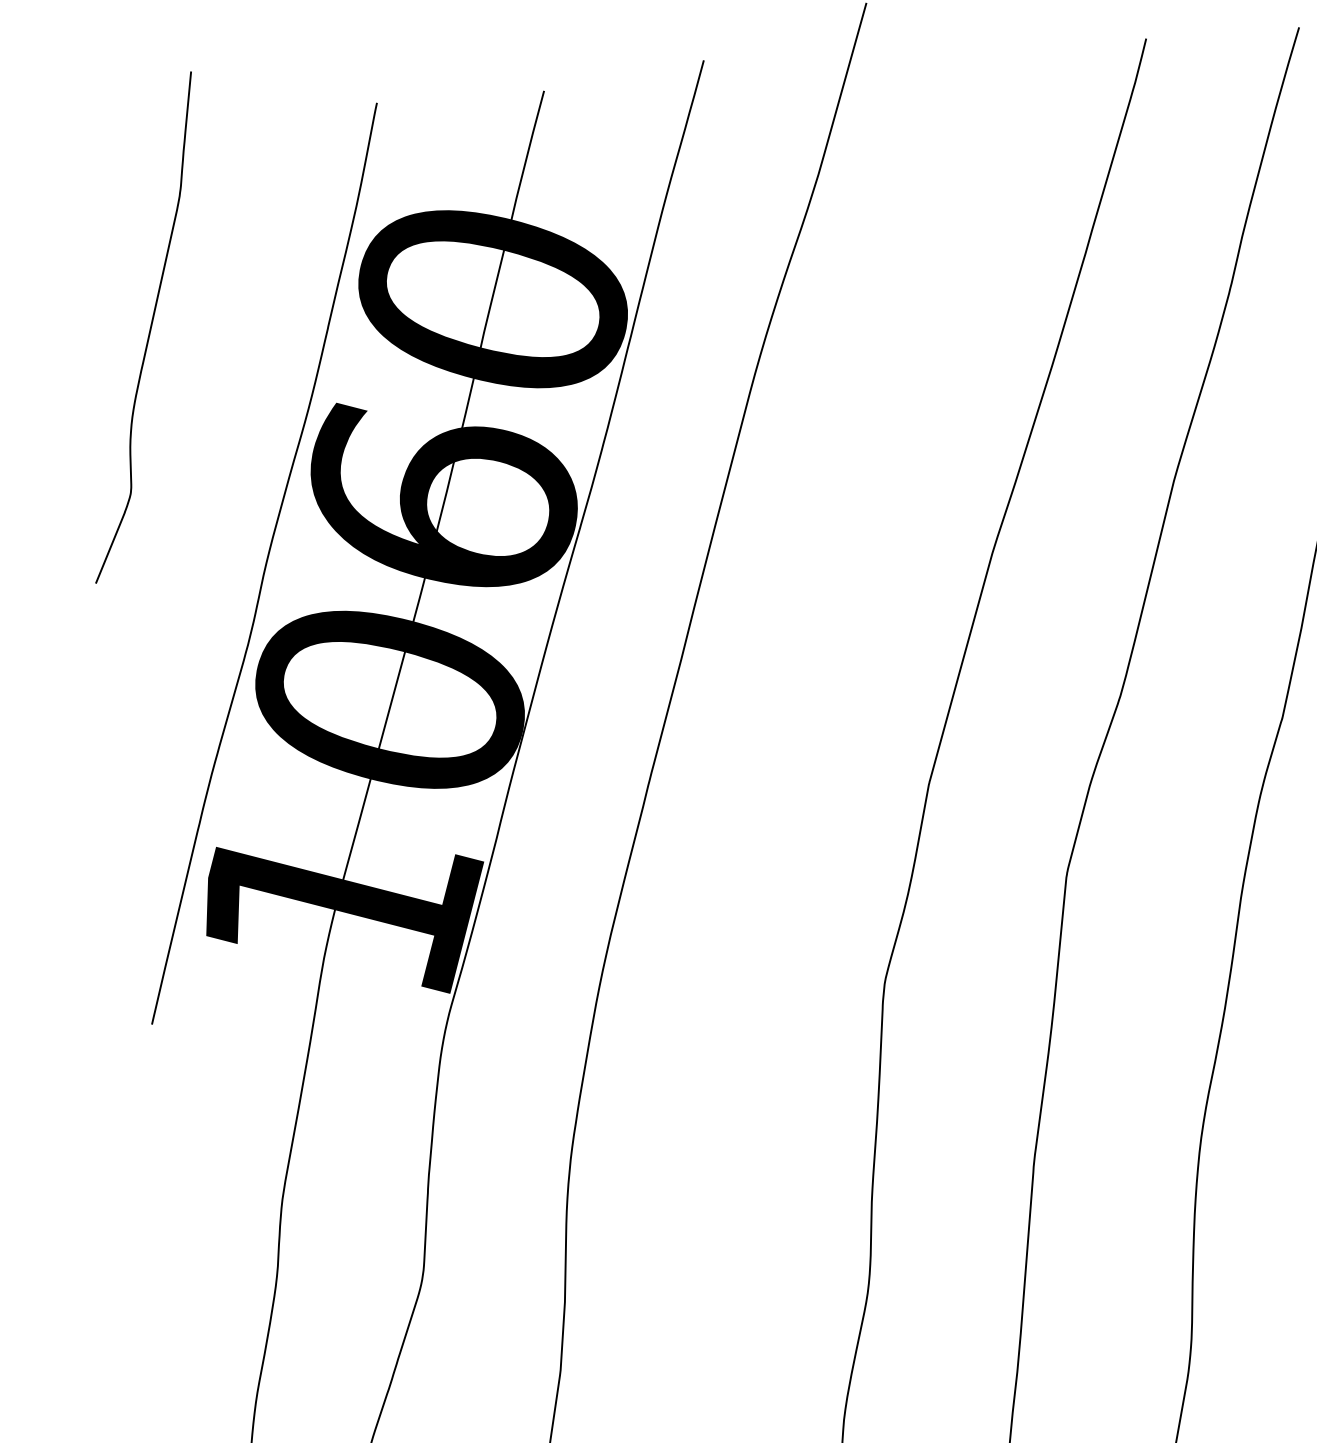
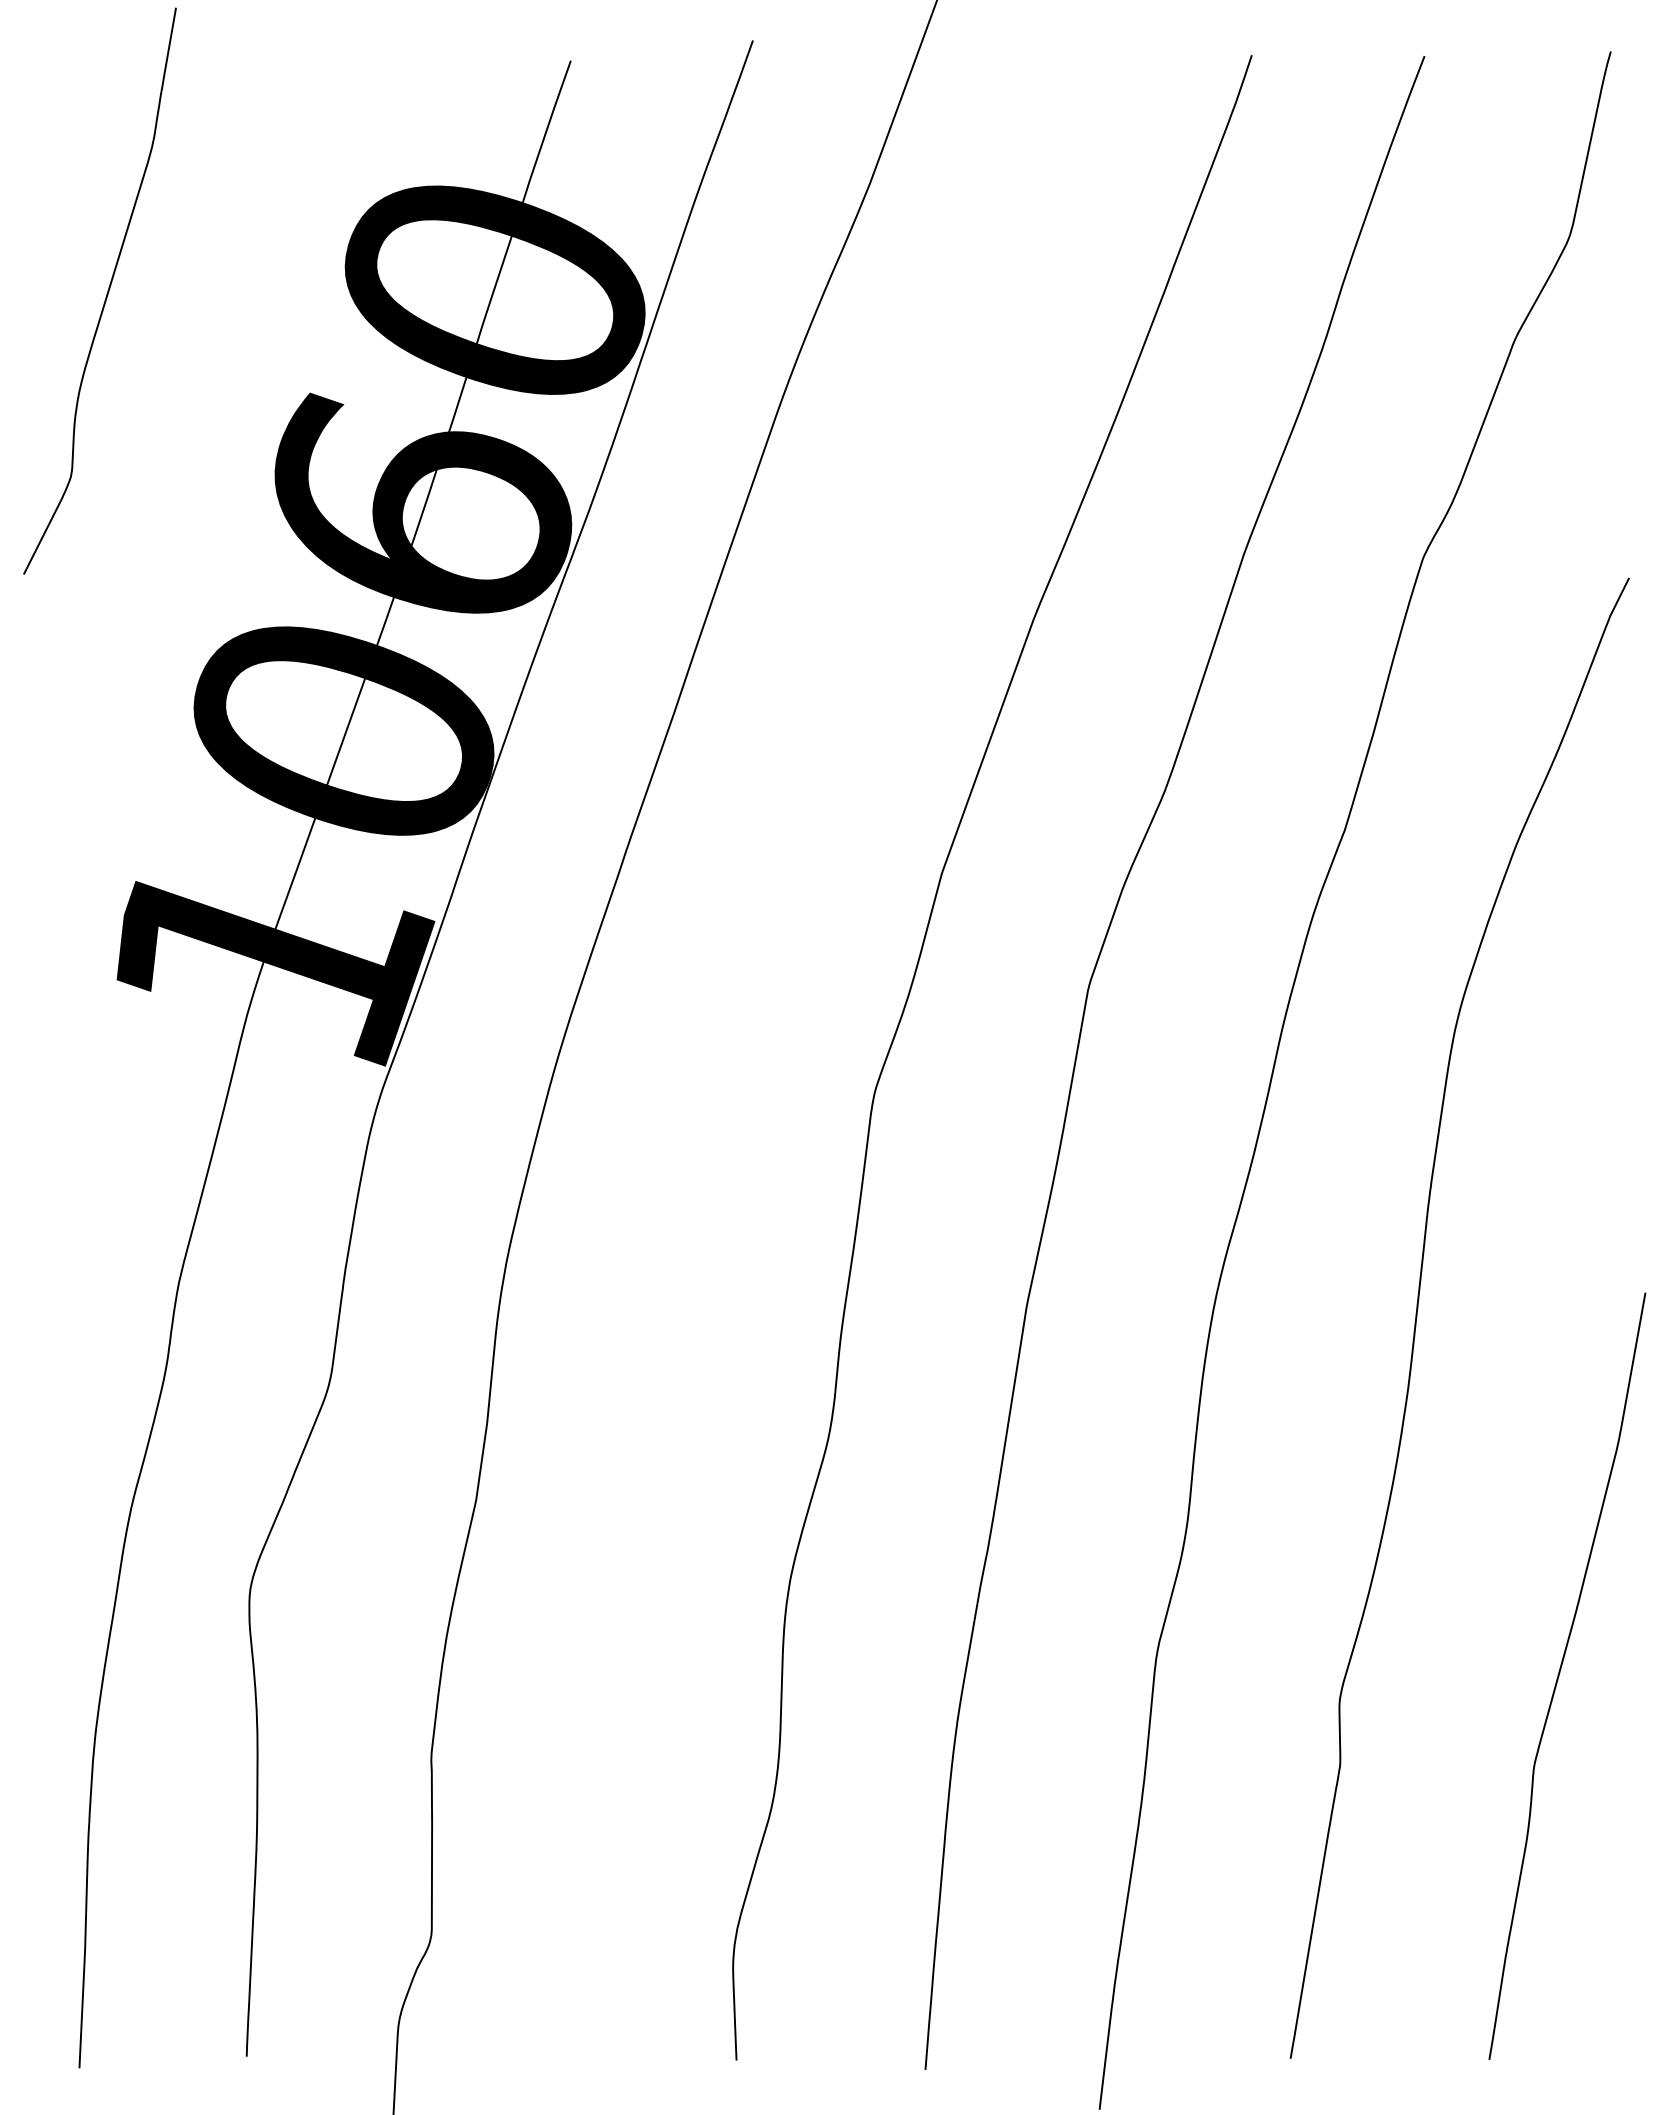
curve: (265, 563) -> (216, 566), removed

